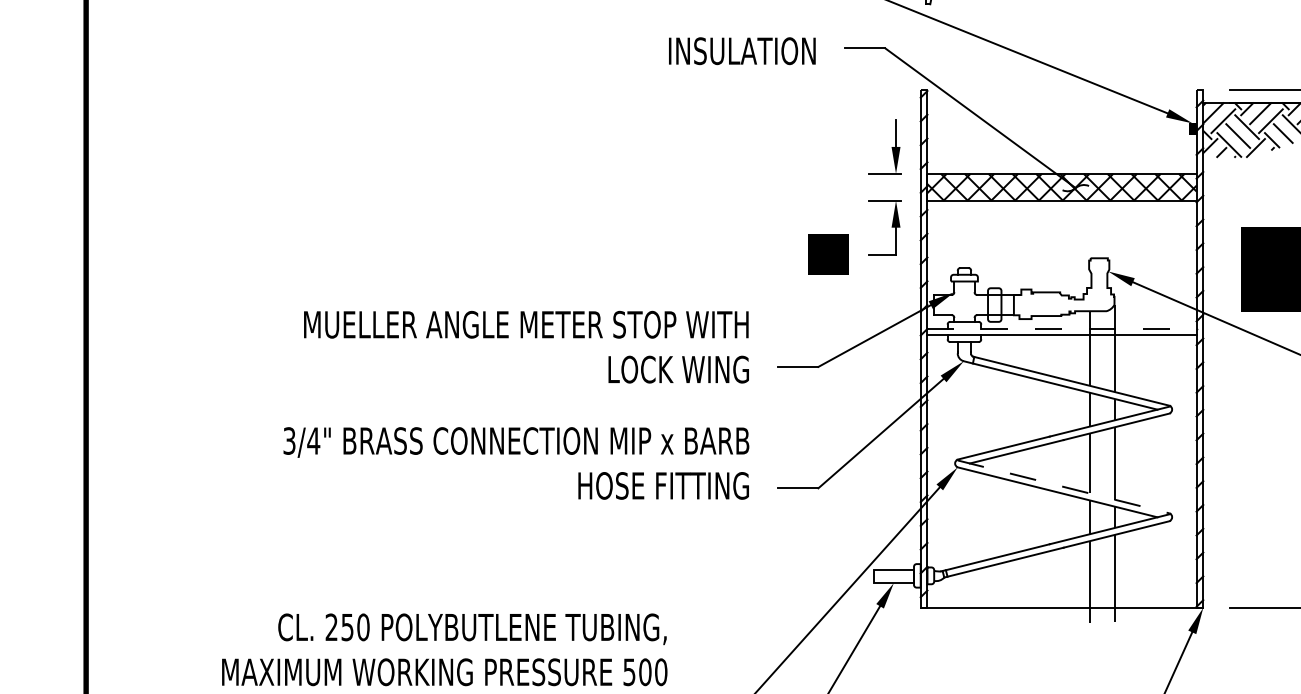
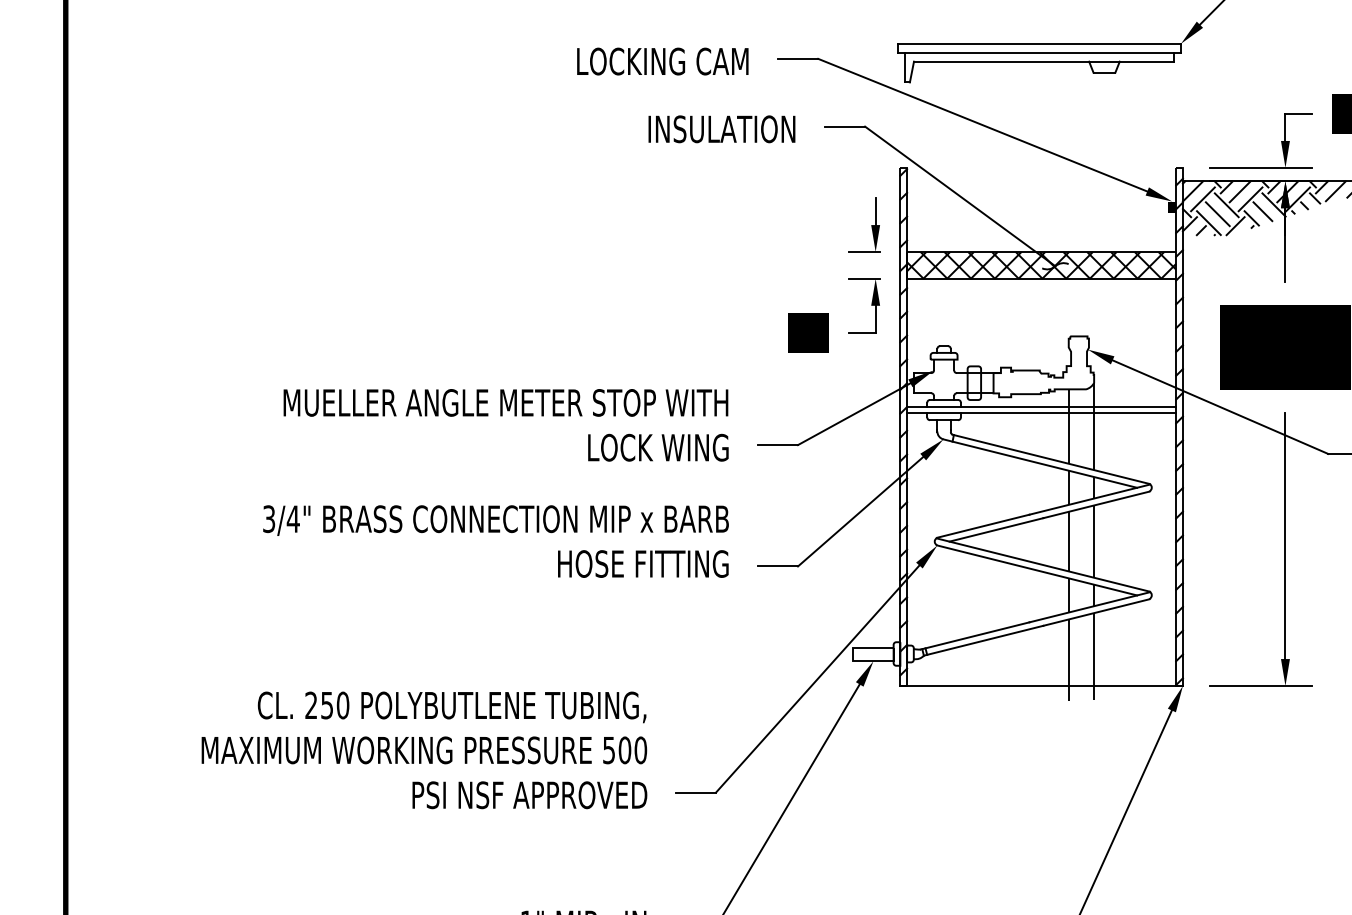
line: (1061, 328) -> (1041, 406), dashed -> solid
line: (1063, 487) -> (1043, 565), dashed -> solid

